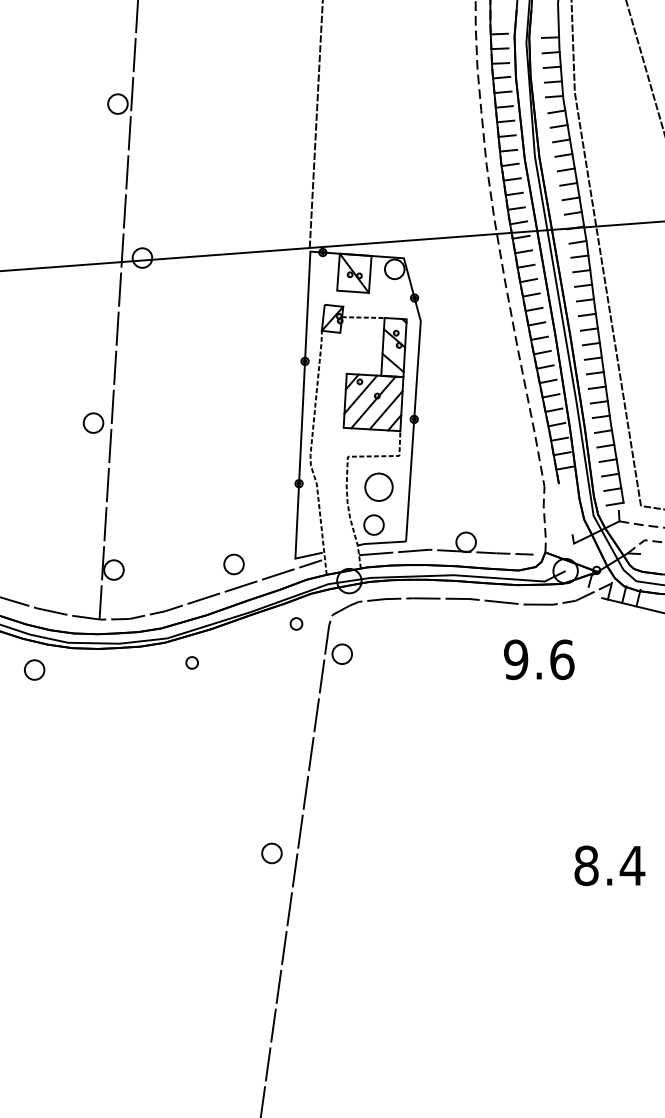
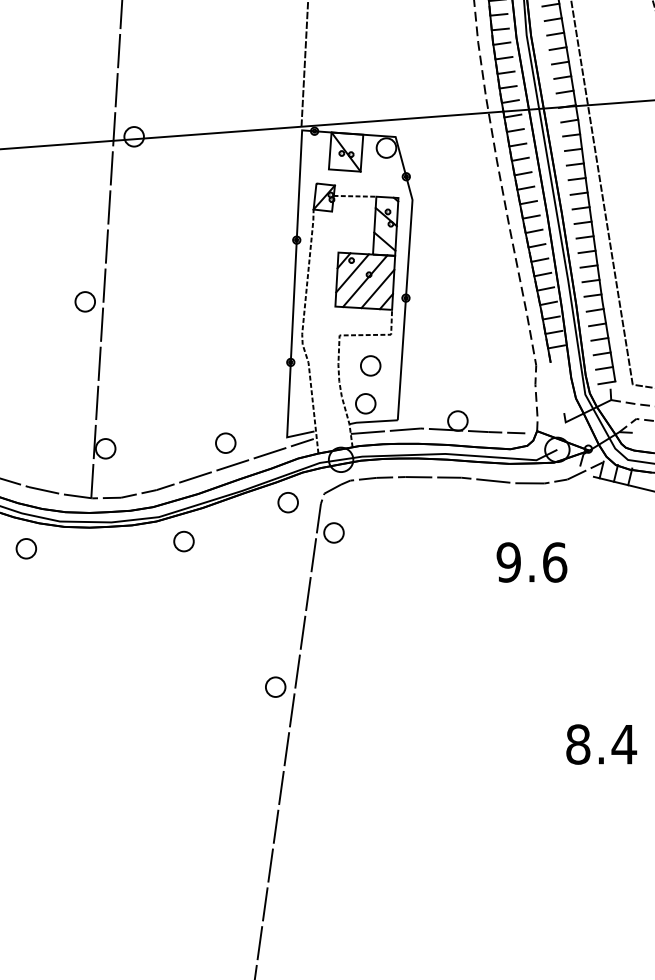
part: (378, 486) -> (370, 365), size x0.71
part: (296, 623) -> (288, 502), size x1.67
text: (539, 659) -> (532, 562), moved
part: (191, 662) -> (183, 541), size x1.67
part: (271, 853) -> (275, 687), moved

